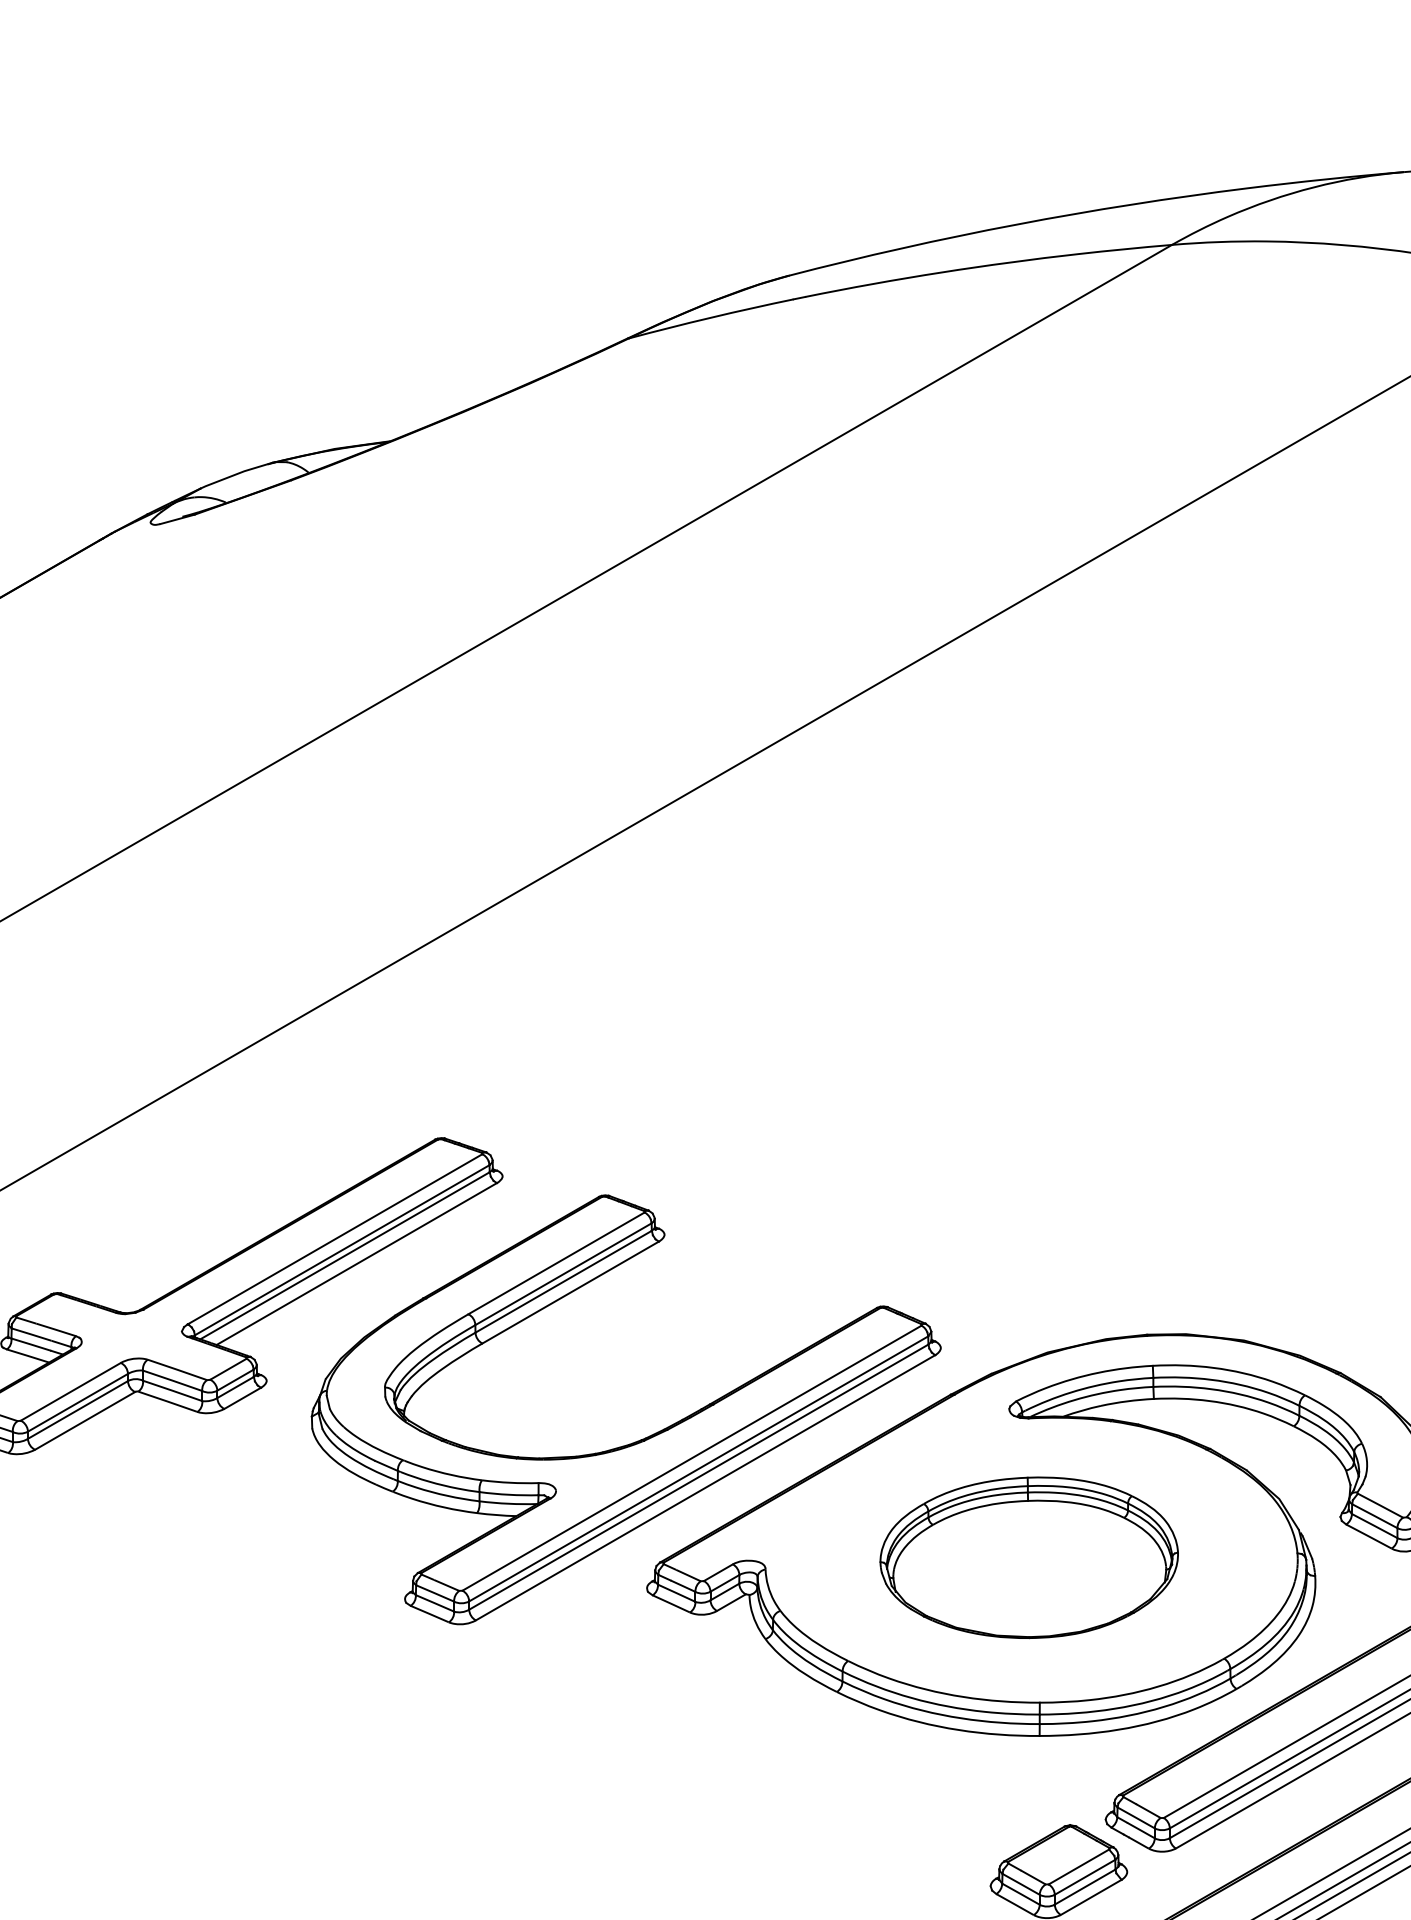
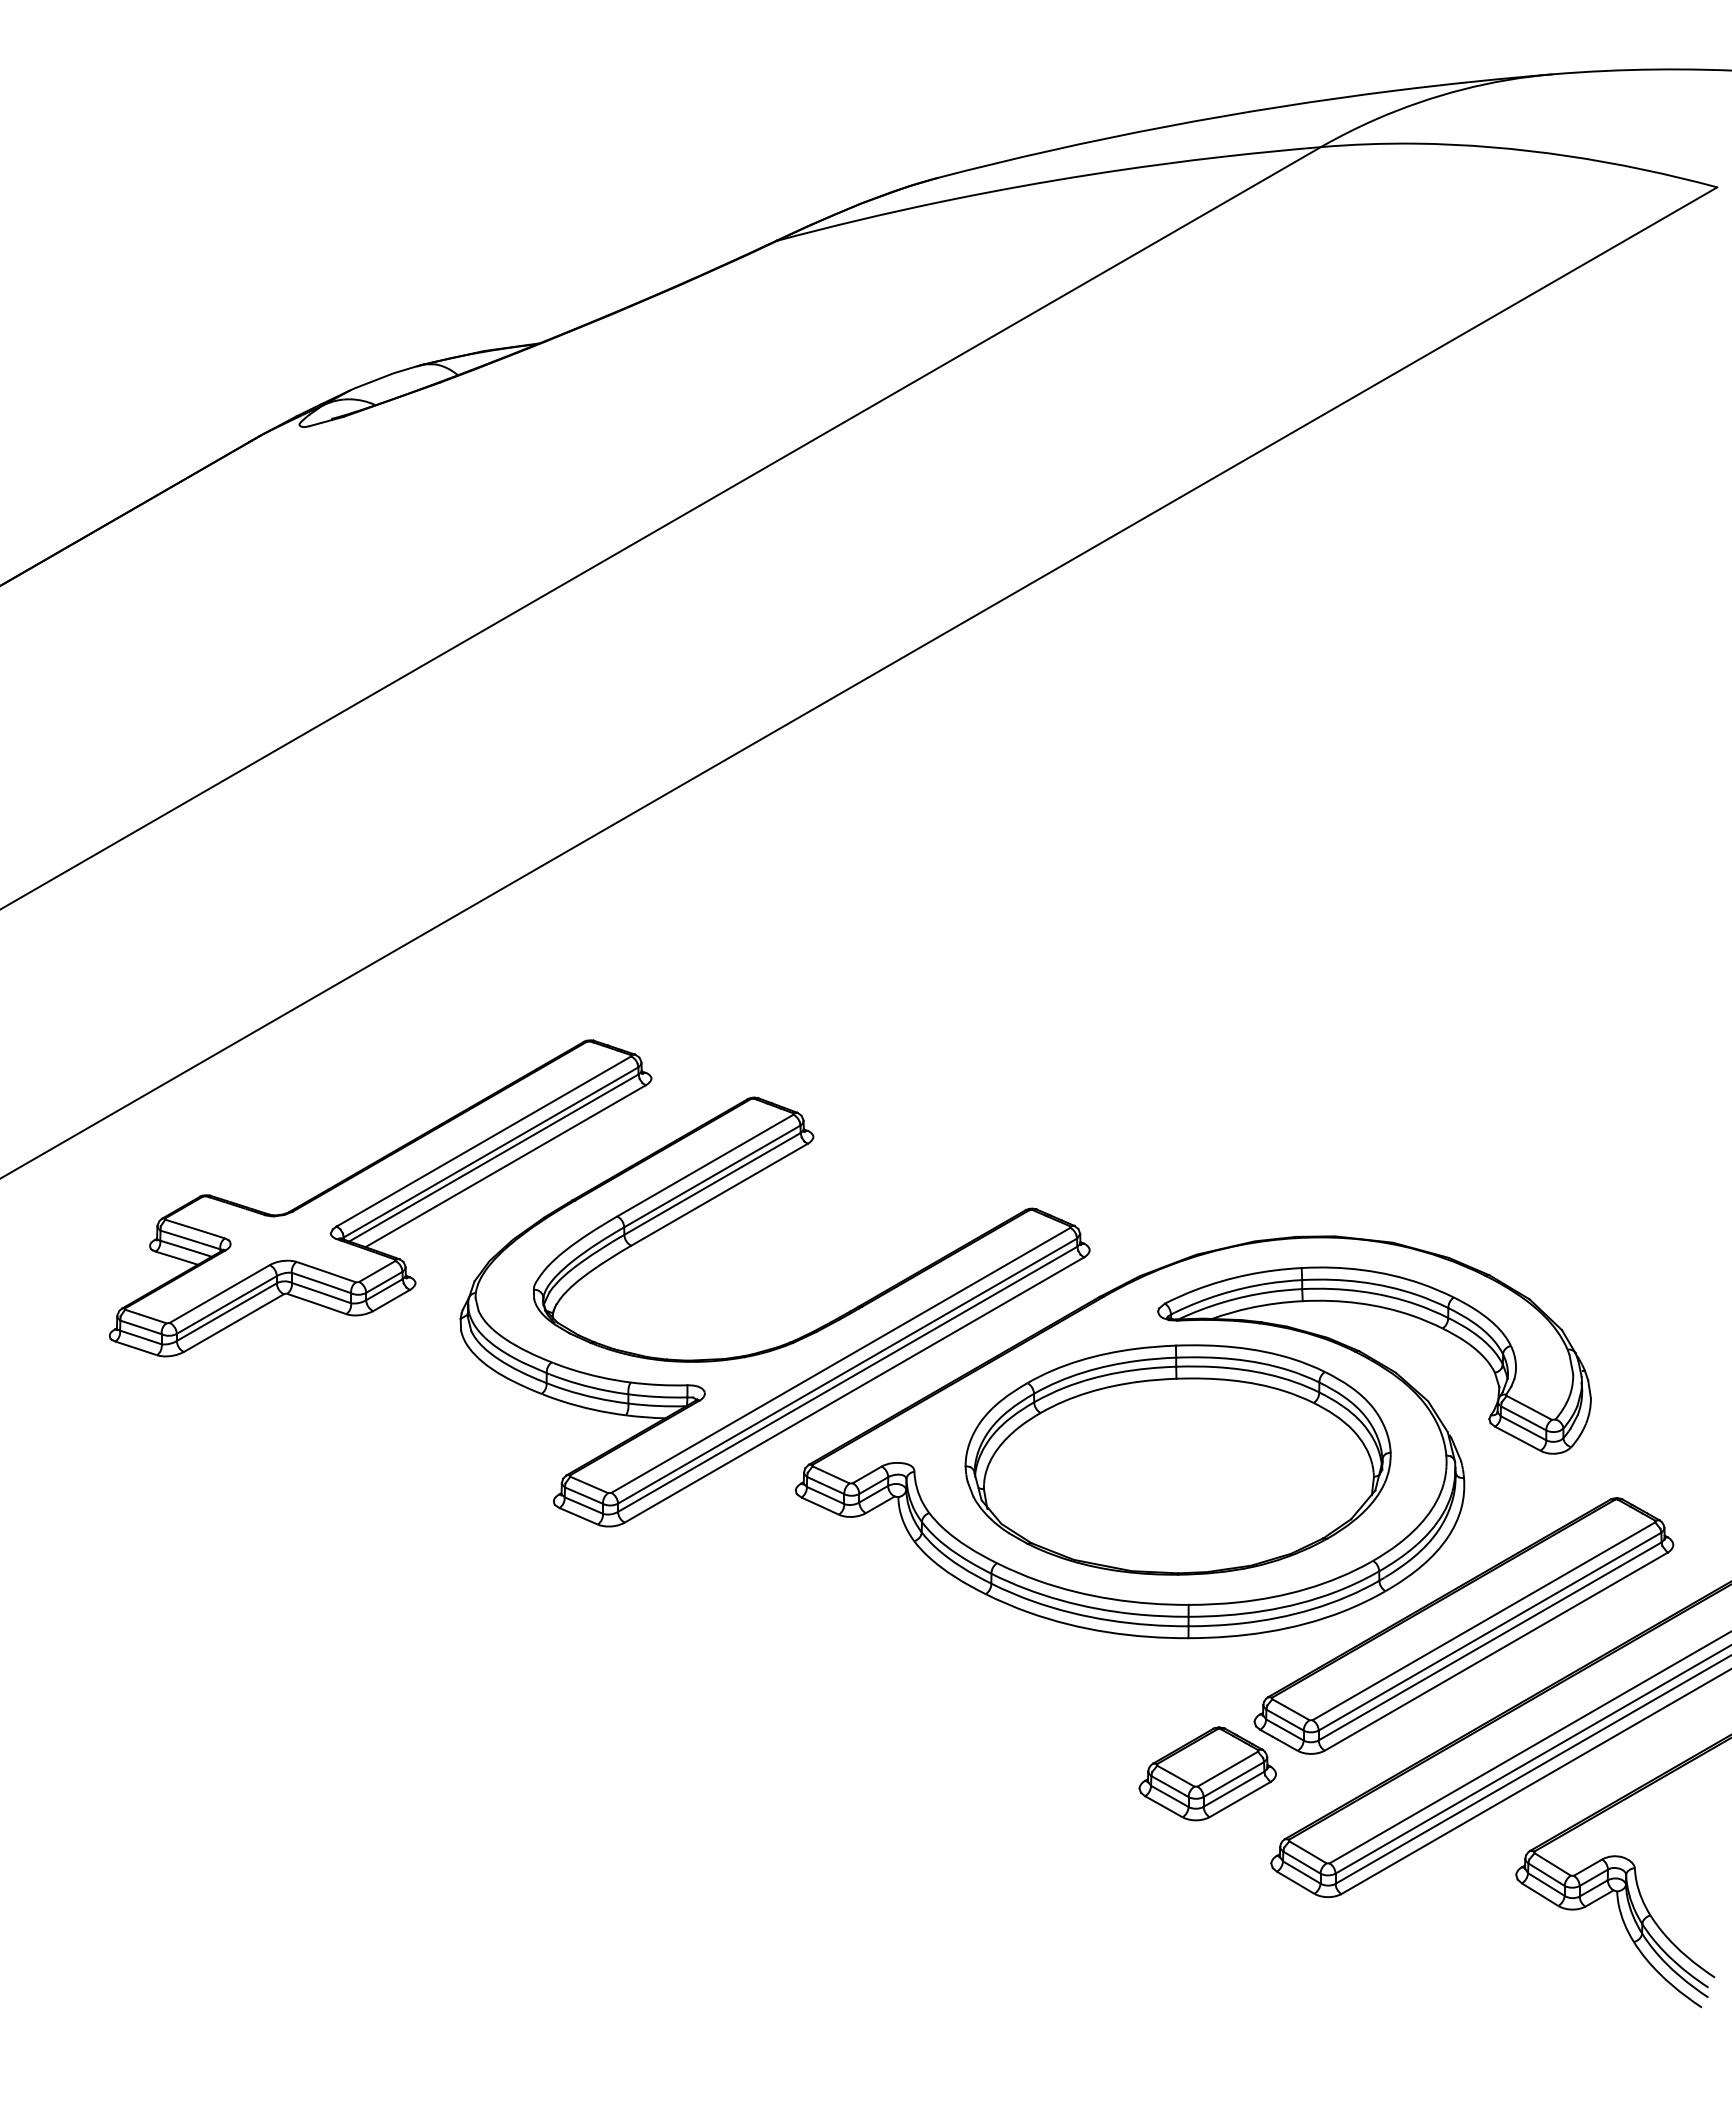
part: (1028, 1557) -> (1177, 1459), size x1.43

